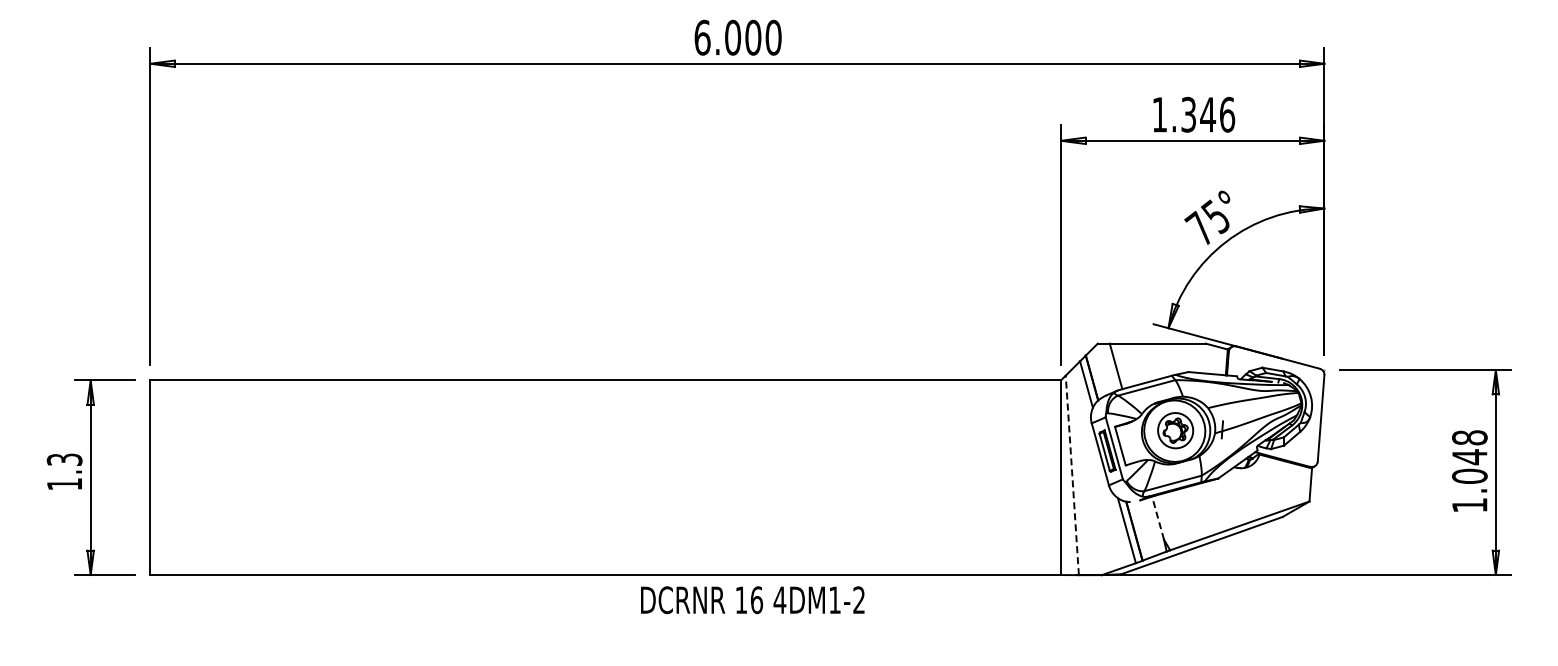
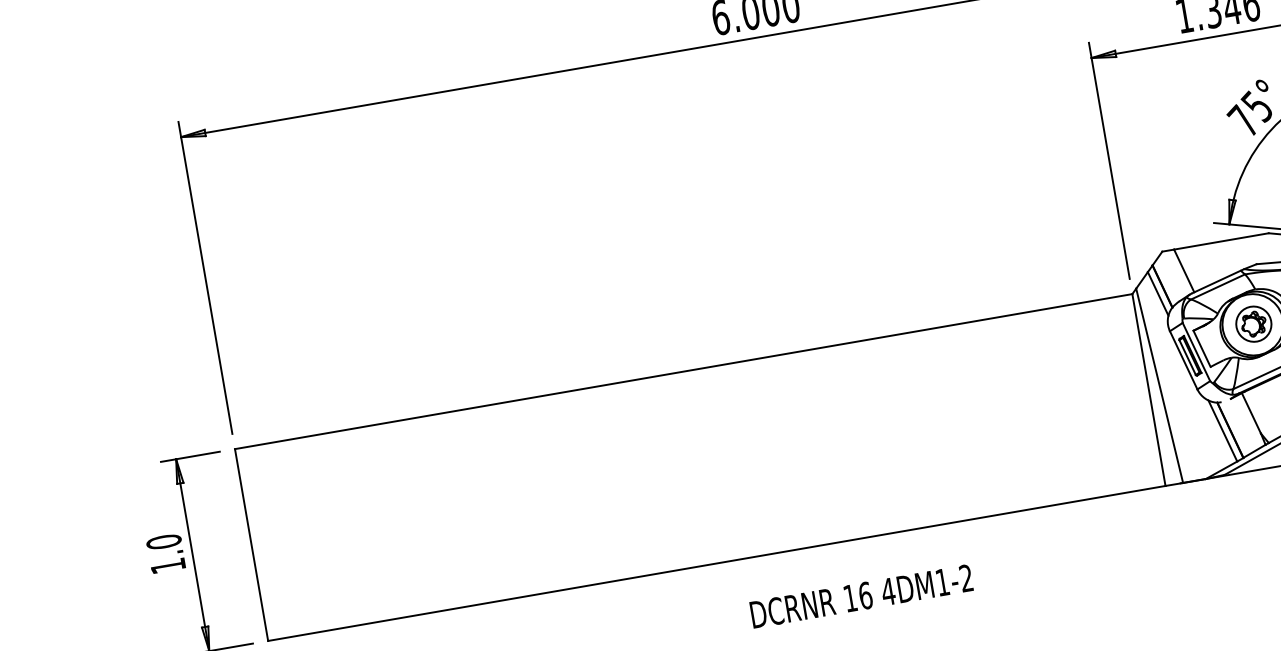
text: (64, 459) -> (163, 541), 1.3 -> 1.0
line: (1072, 475) -> (1159, 385), dashed -> solid
line: (1157, 517) -> (1250, 412), dashed -> solid
text: (752, 600) -> (861, 596), moved

